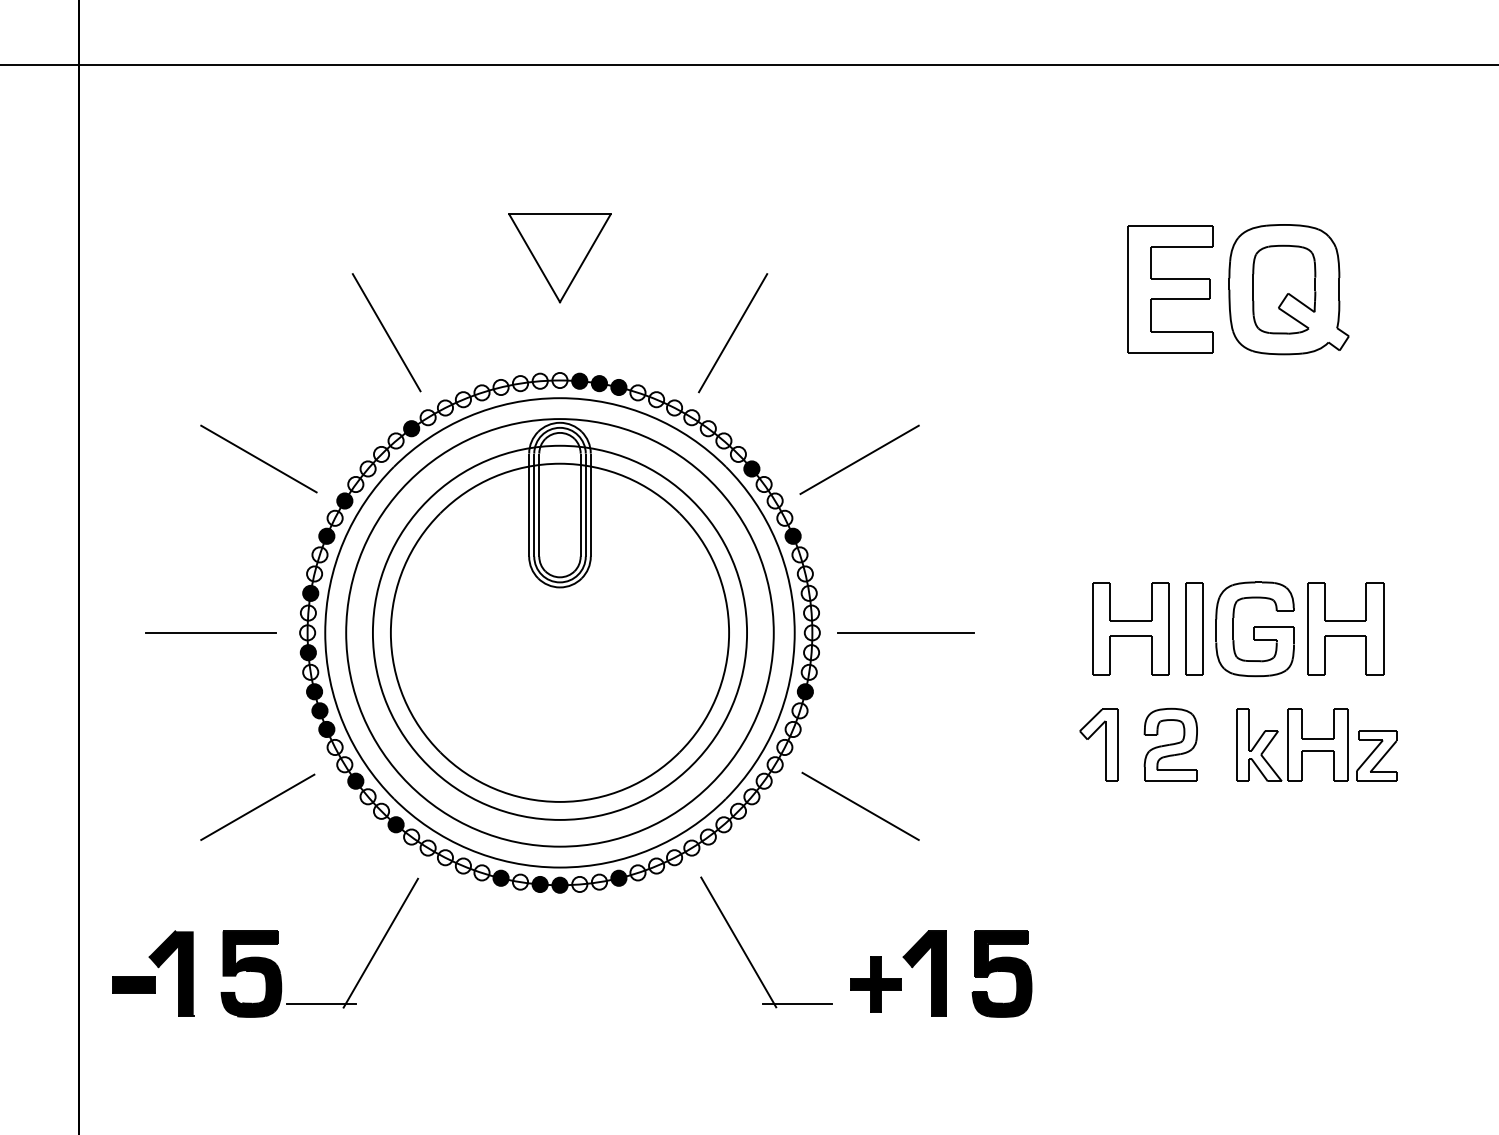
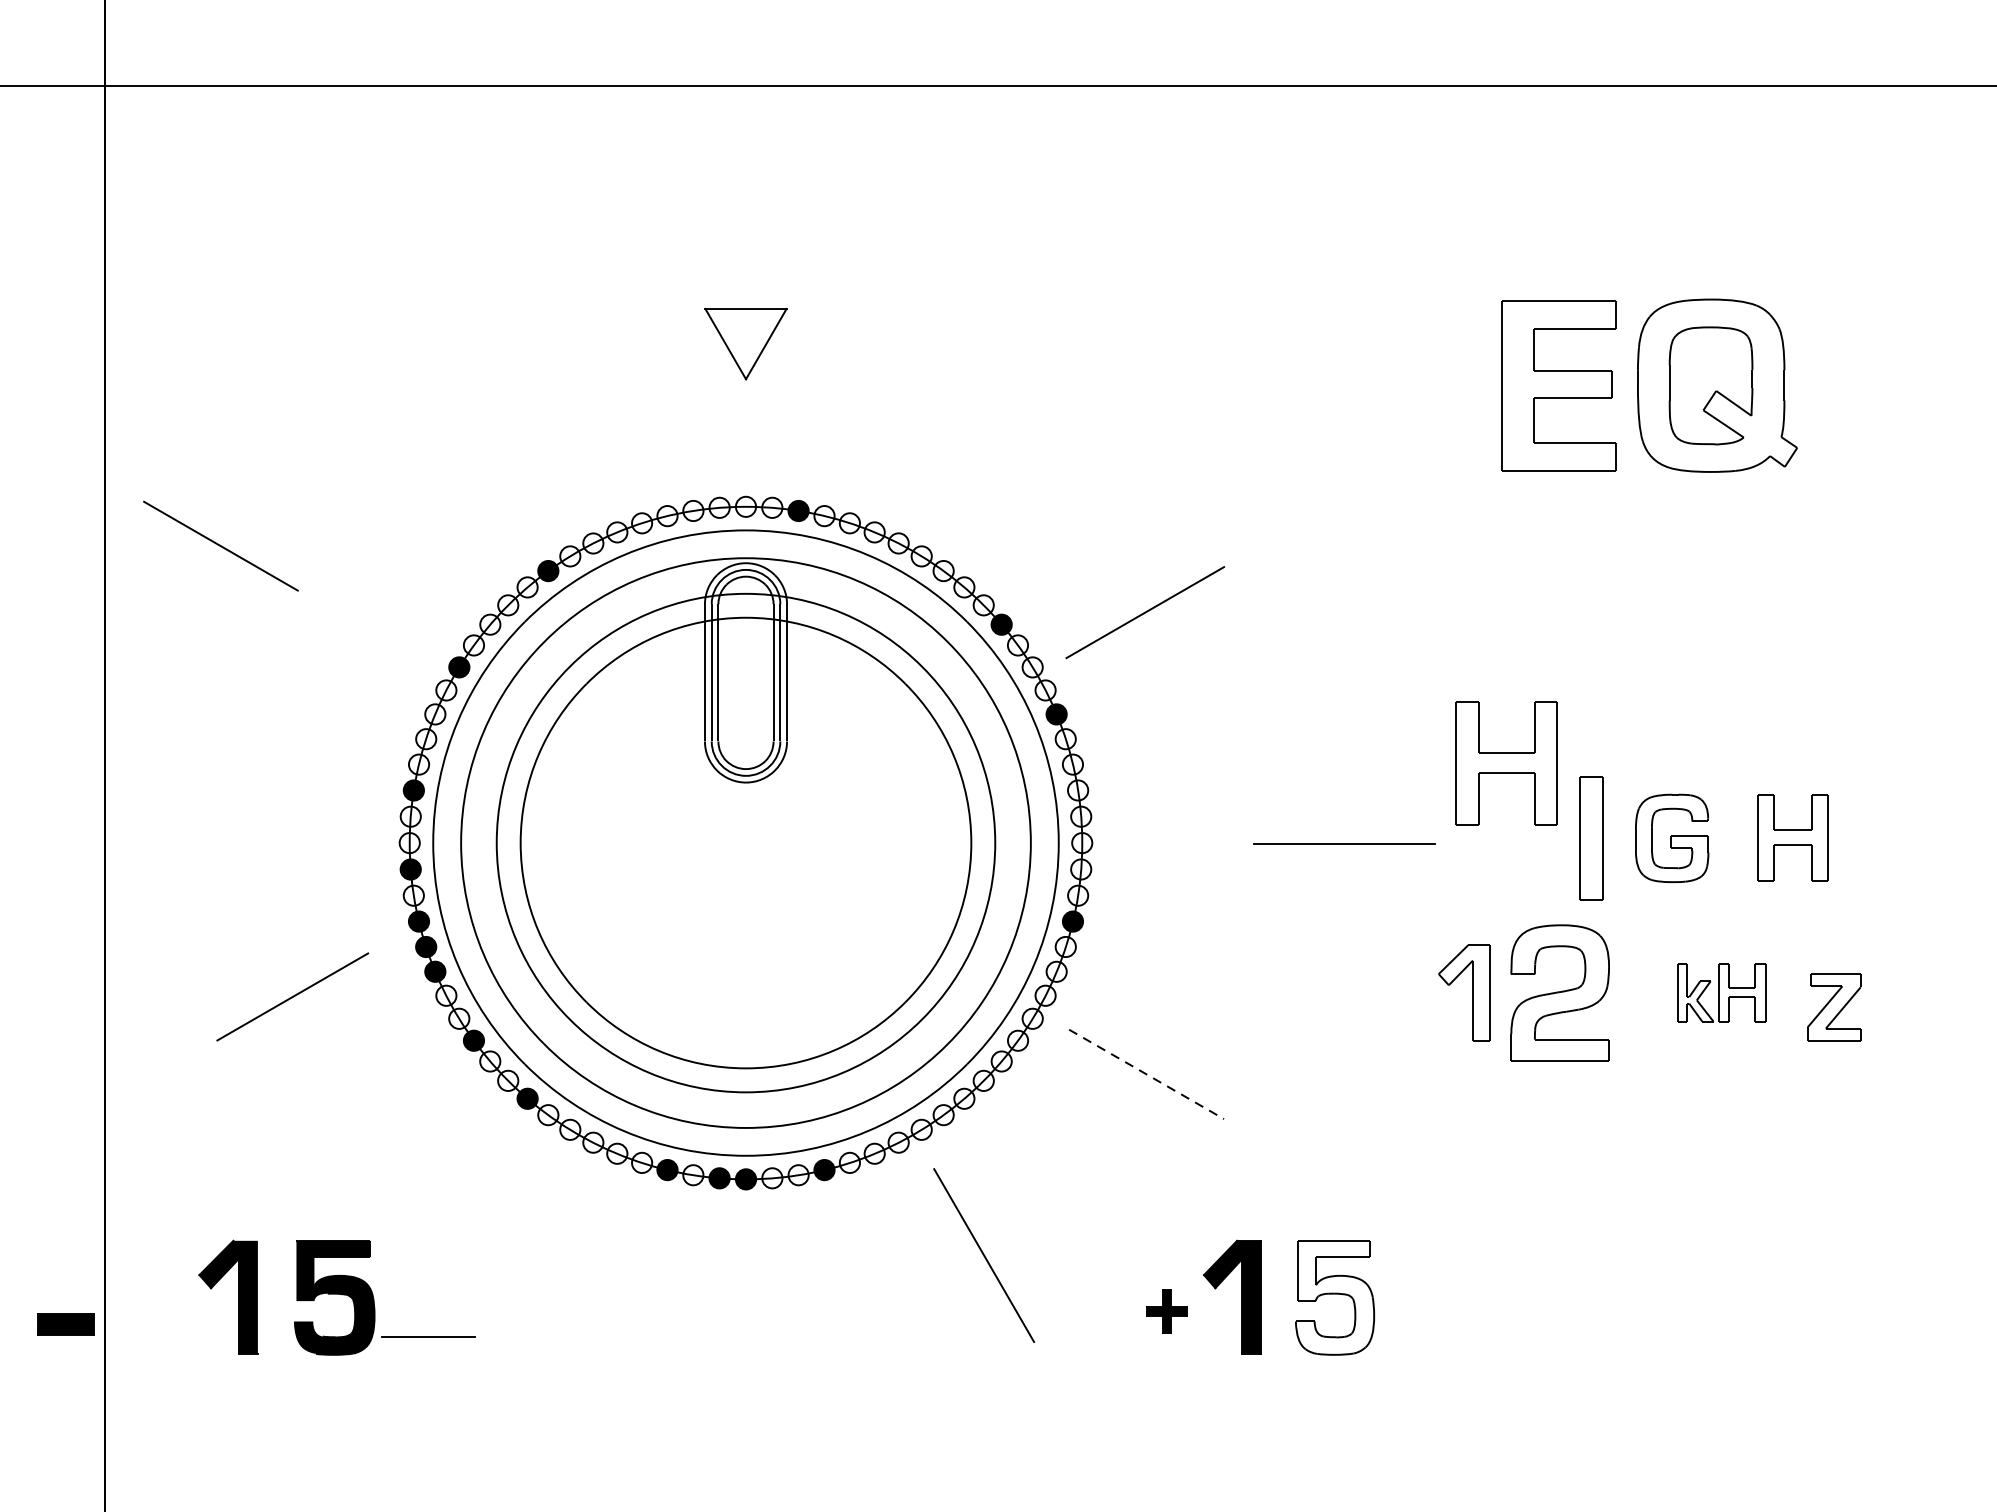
part: (559, 258) -> (745, 344), size x0.6
line: (386, 332) -> (514, 442), removed
line: (733, 333) -> (977, 444), removed
fill: (579, 380) -> (771, 506), removed
fill: (618, 387) -> (823, 516), removed
line: (258, 458) -> (220, 545), moved
fill: (326, 535) -> (434, 713), removed
part: (1130, 628) -> (1506, 762), moved
part: (1345, 628) -> (1792, 837), size x0.7
part: (1254, 629) -> (1671, 838), size x0.7
line: (210, 632) -> (280, 842), removed
line: (905, 632) -> (1343, 843), moved
part: (1170, 744) -> (1559, 991), size x1.4
part: (1292, 744) -> (1721, 991), size x0.6
line: (257, 806) -> (292, 995), moved
line: (861, 806) -> (1147, 1074), solid -> dashed
line: (380, 942) -> (506, 1255), removed
fill: (1001, 973) -> (1334, 1296), removed
part: (133, 984) -> (64, 1323), moved
part: (875, 984) -> (1166, 1311), size x0.6
line: (797, 1003) -> (1062, 1336), removed

